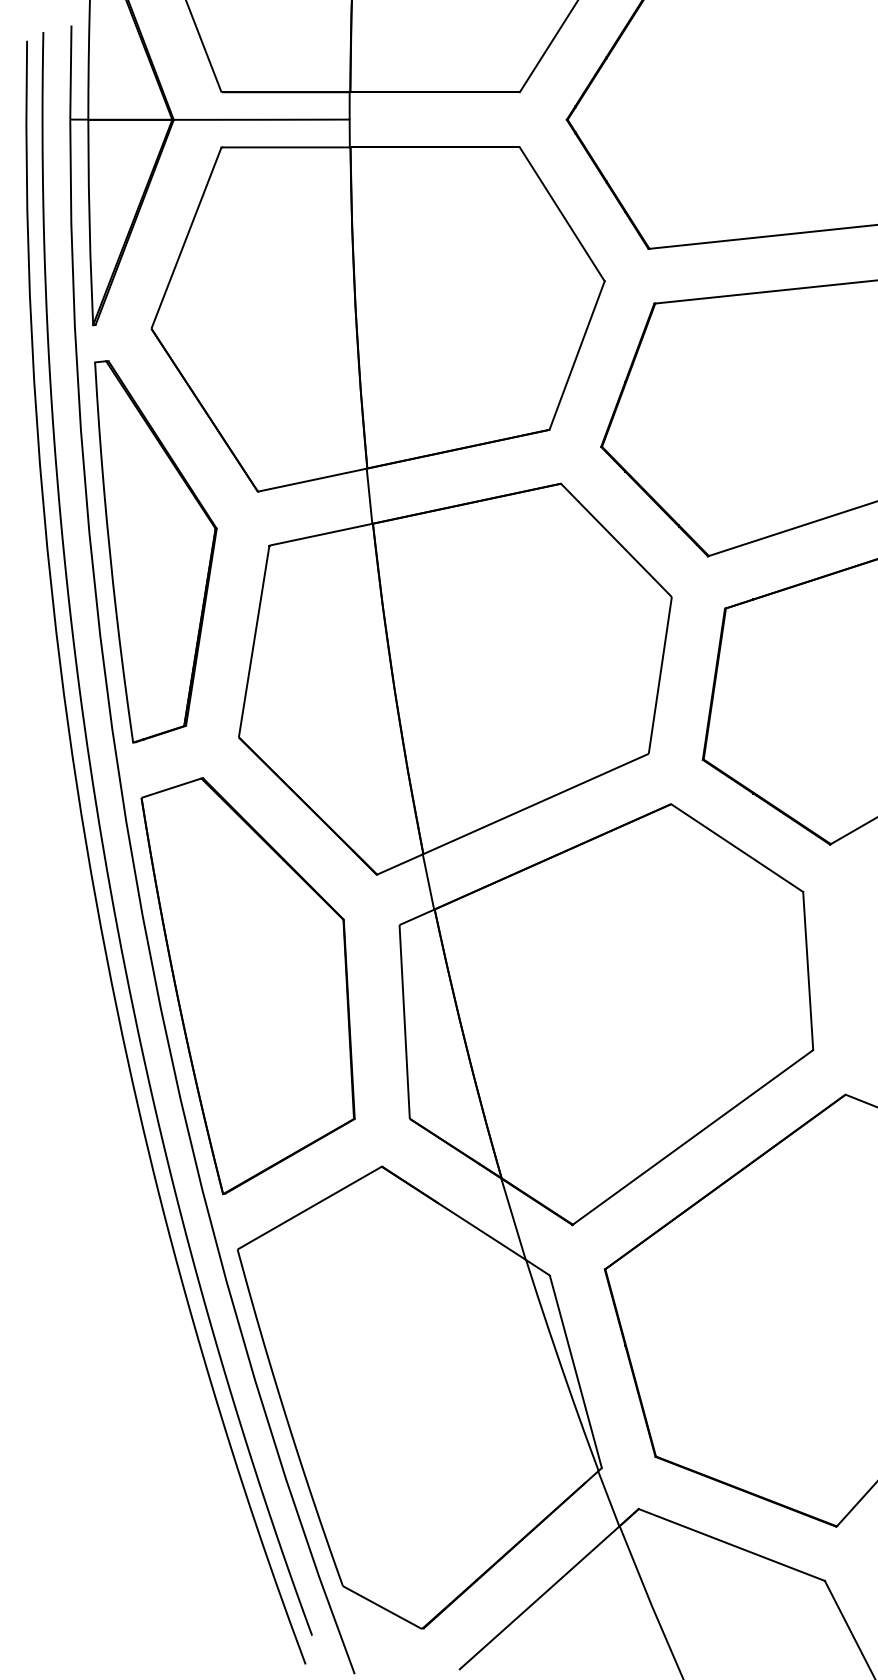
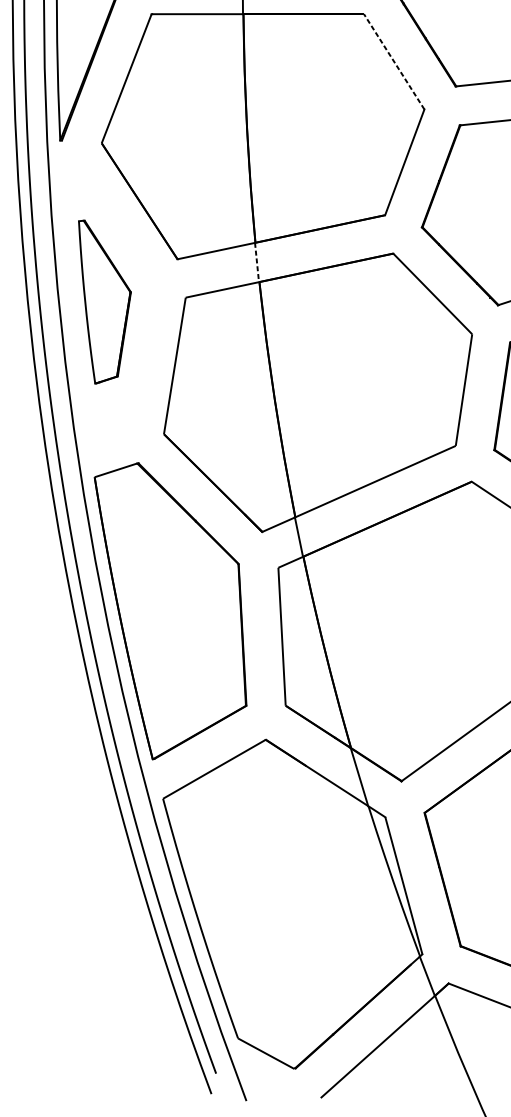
line: (562, 213) -> (394, 61), solid -> dashed
line: (369, 496) -> (256, 262), solid -> dashed
part: (155, 551) -> (104, 301), size x0.6

